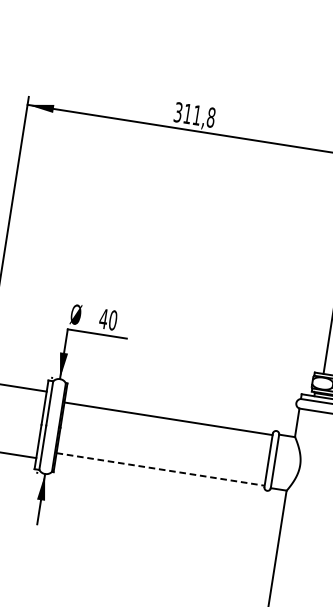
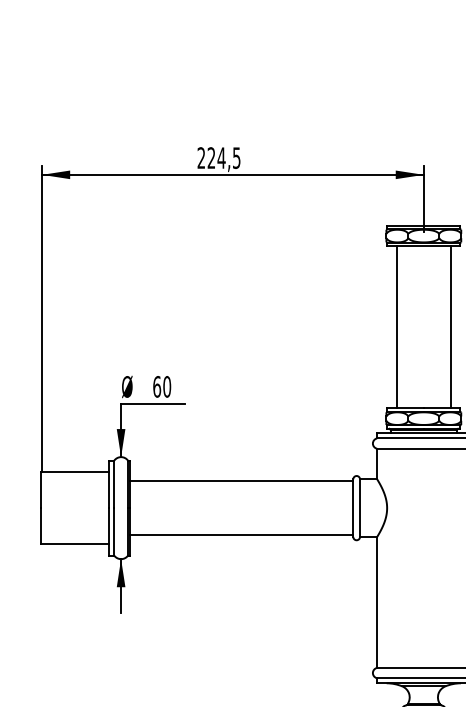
text: (194, 115) -> (218, 158), 311,8 -> 224,5
text: (103, 318) -> (156, 386), 40 -> 60
line: (160, 469) -> (241, 535), dashed -> solid

